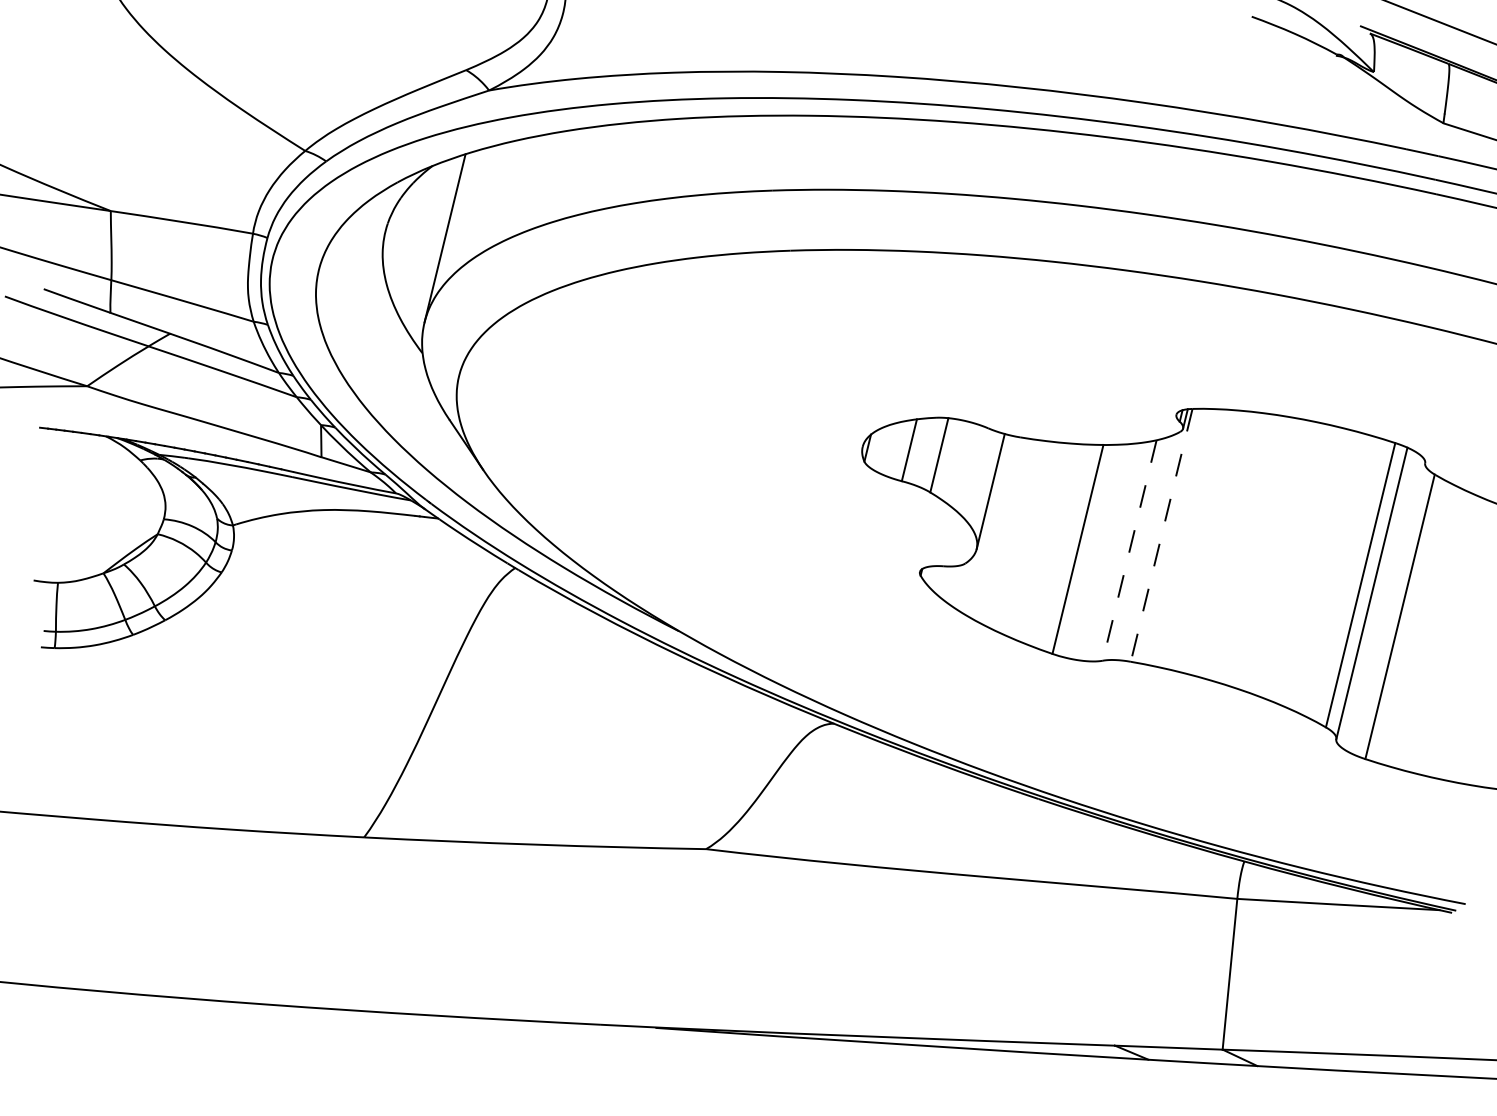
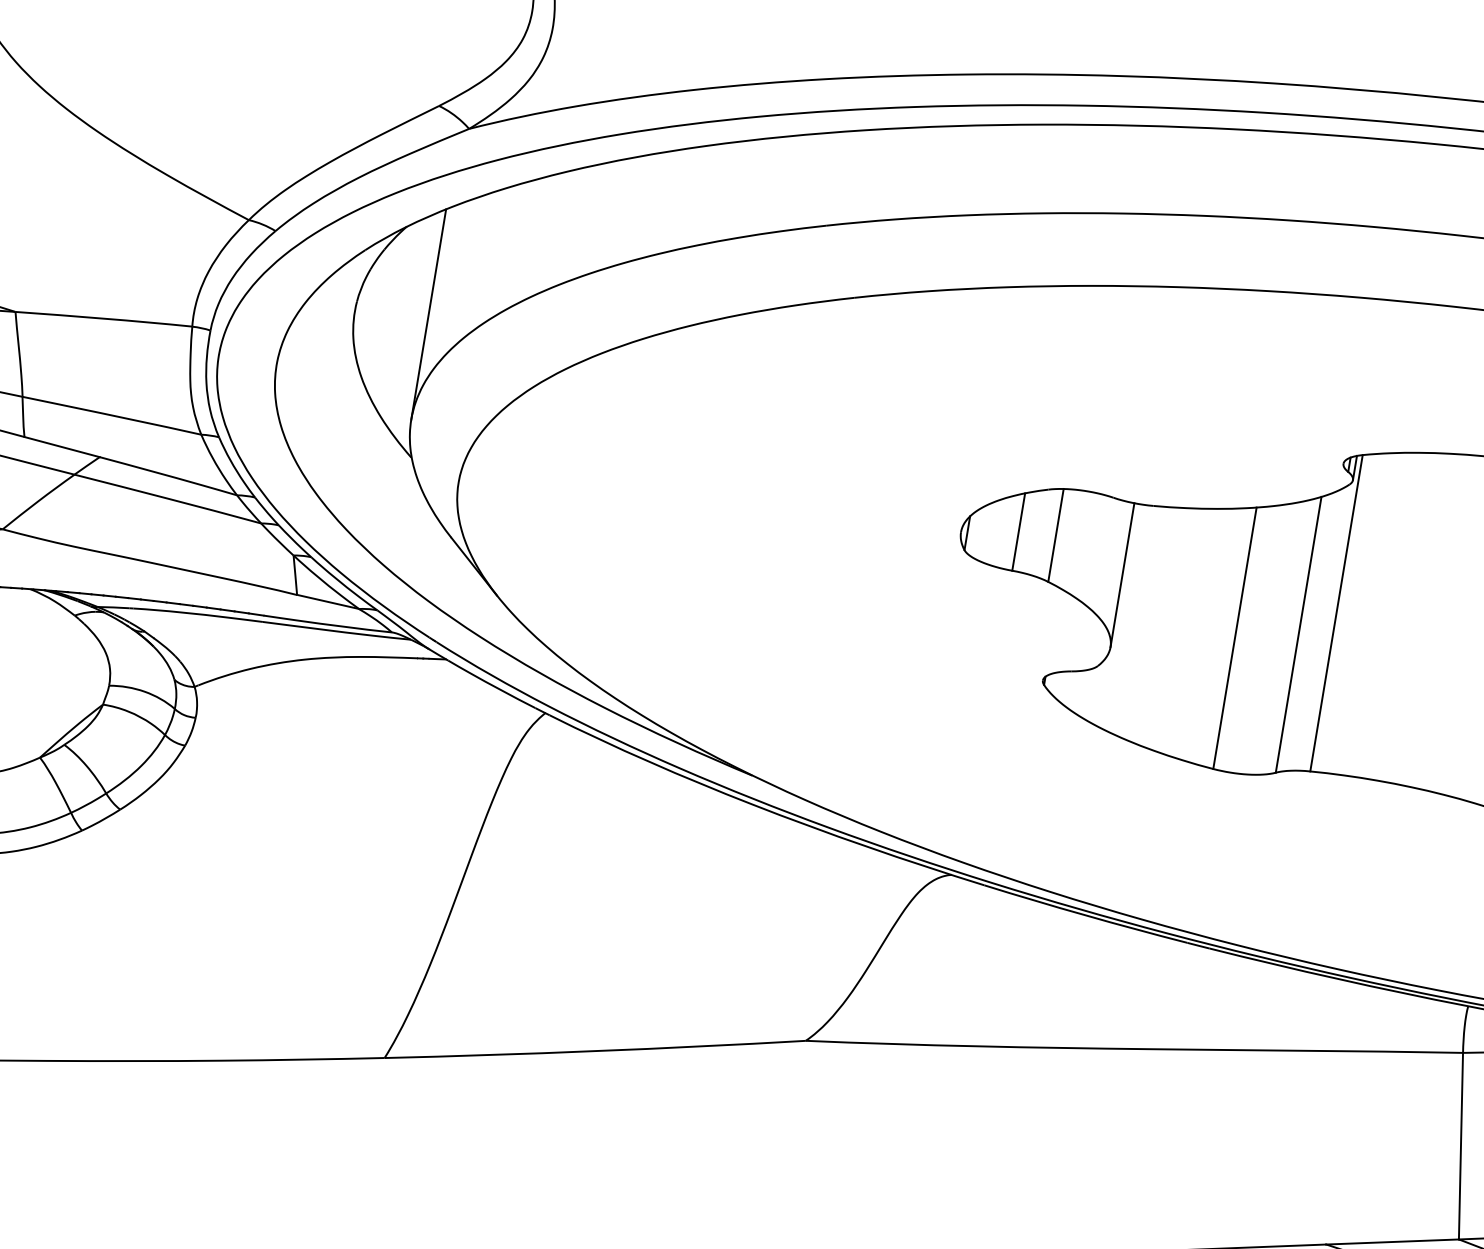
line: (1161, 535) -> (1336, 613), dashed -> solid
line: (1129, 550) -> (1298, 634), dashed -> solid

